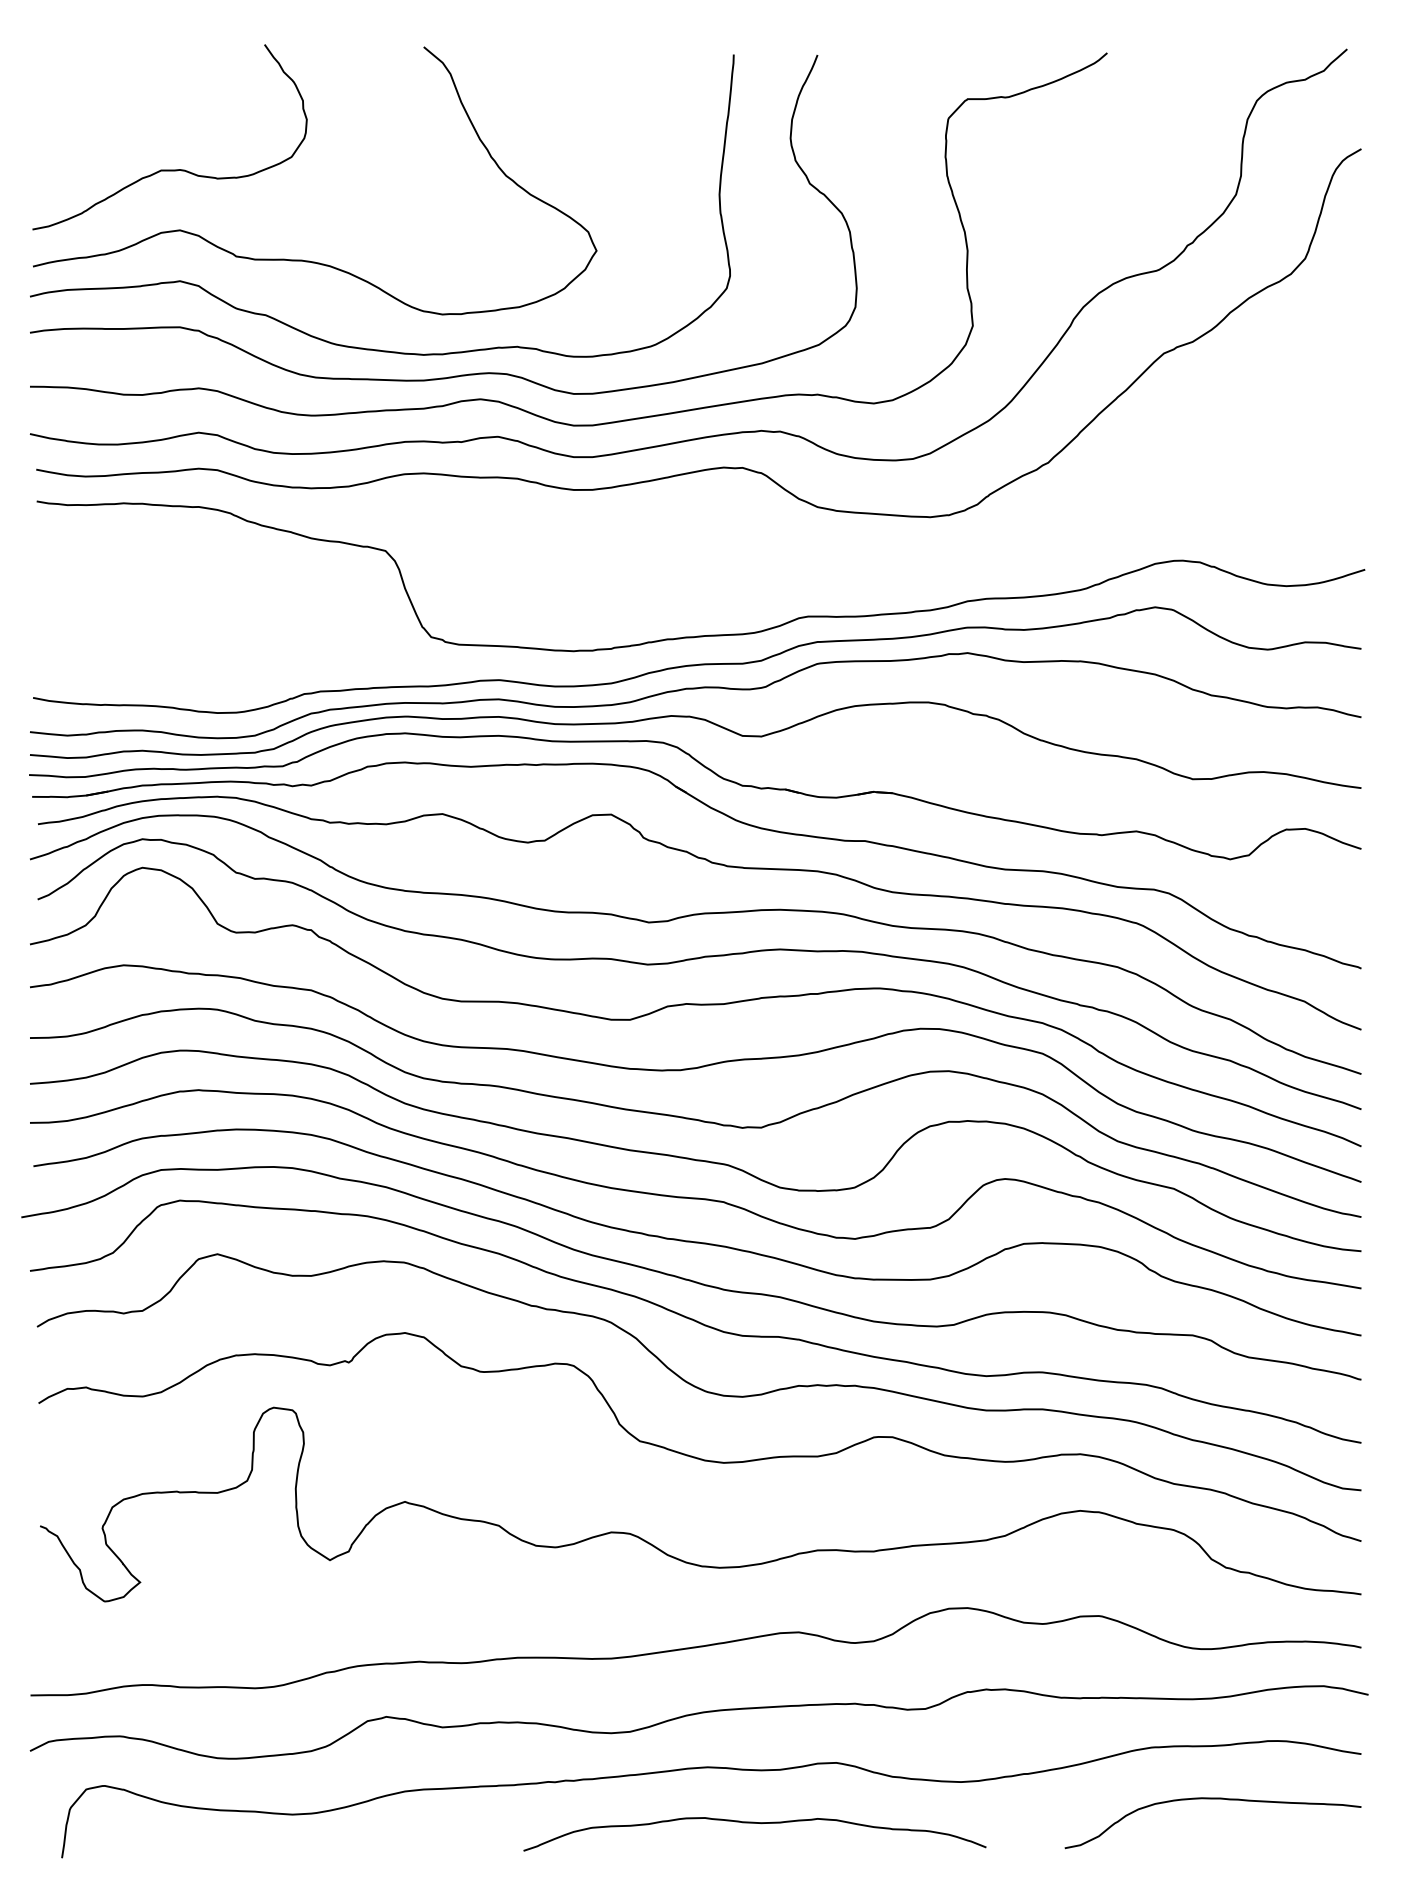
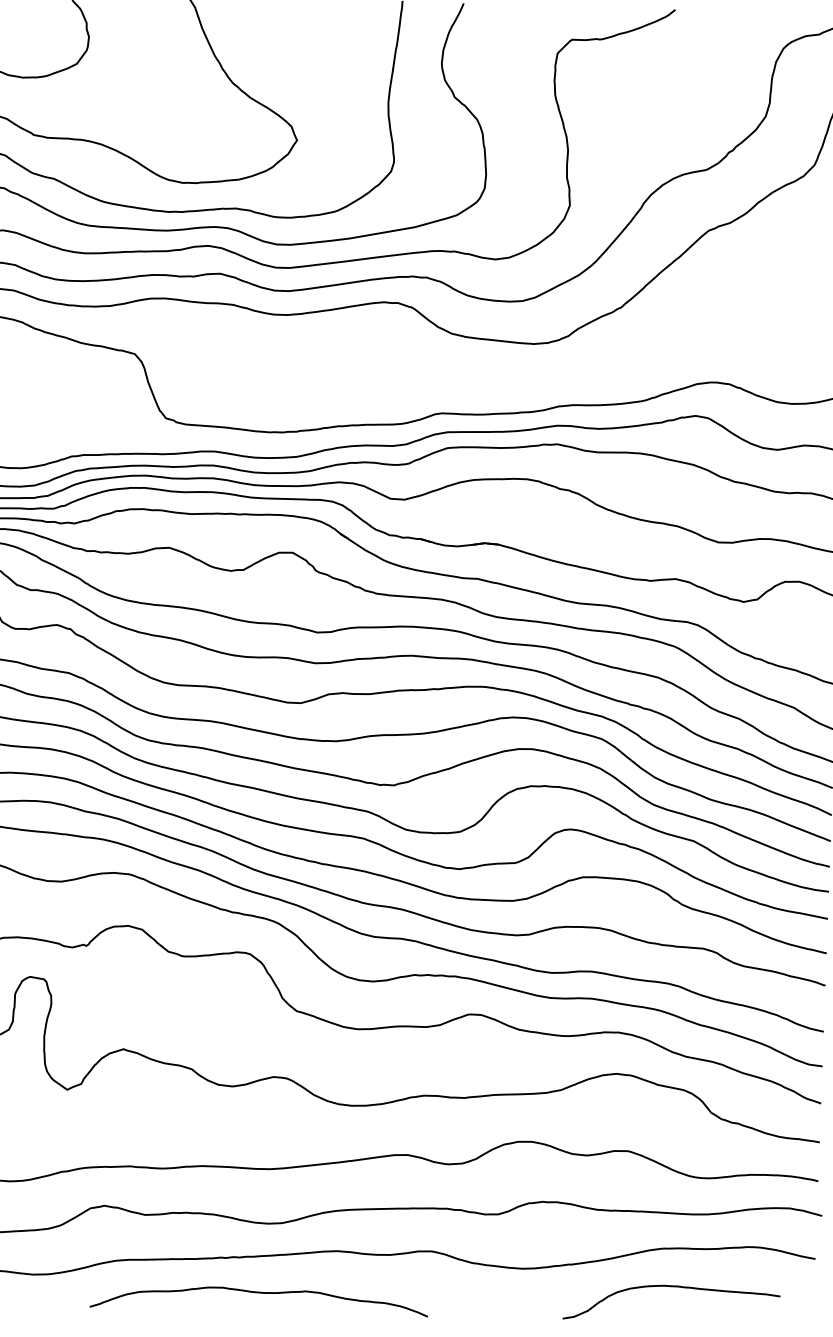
curve: (1212, 1799) -> (671, 1286), moved
curve: (754, 1823) -> (259, 1293), moved

